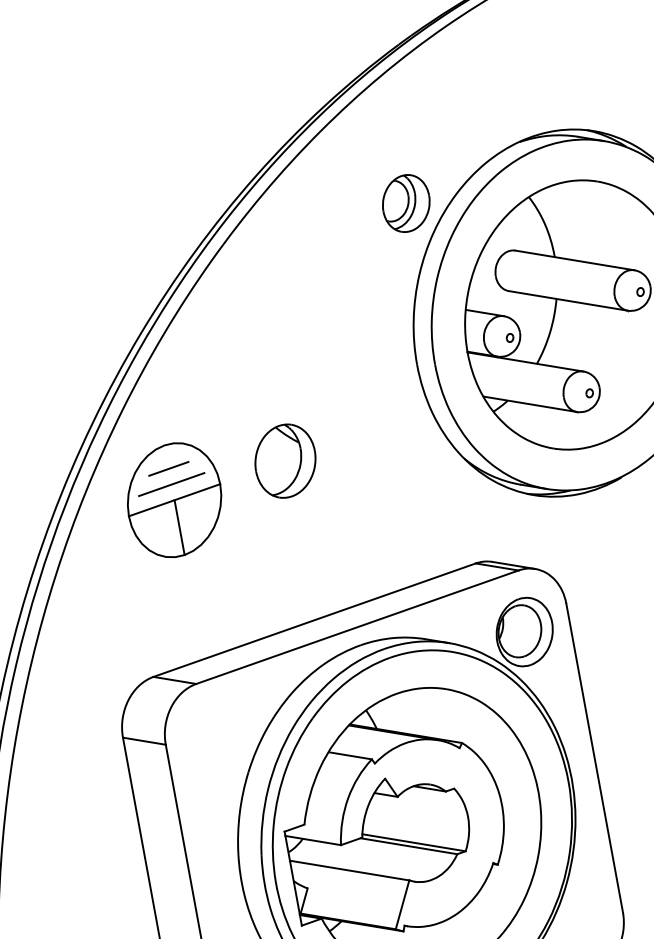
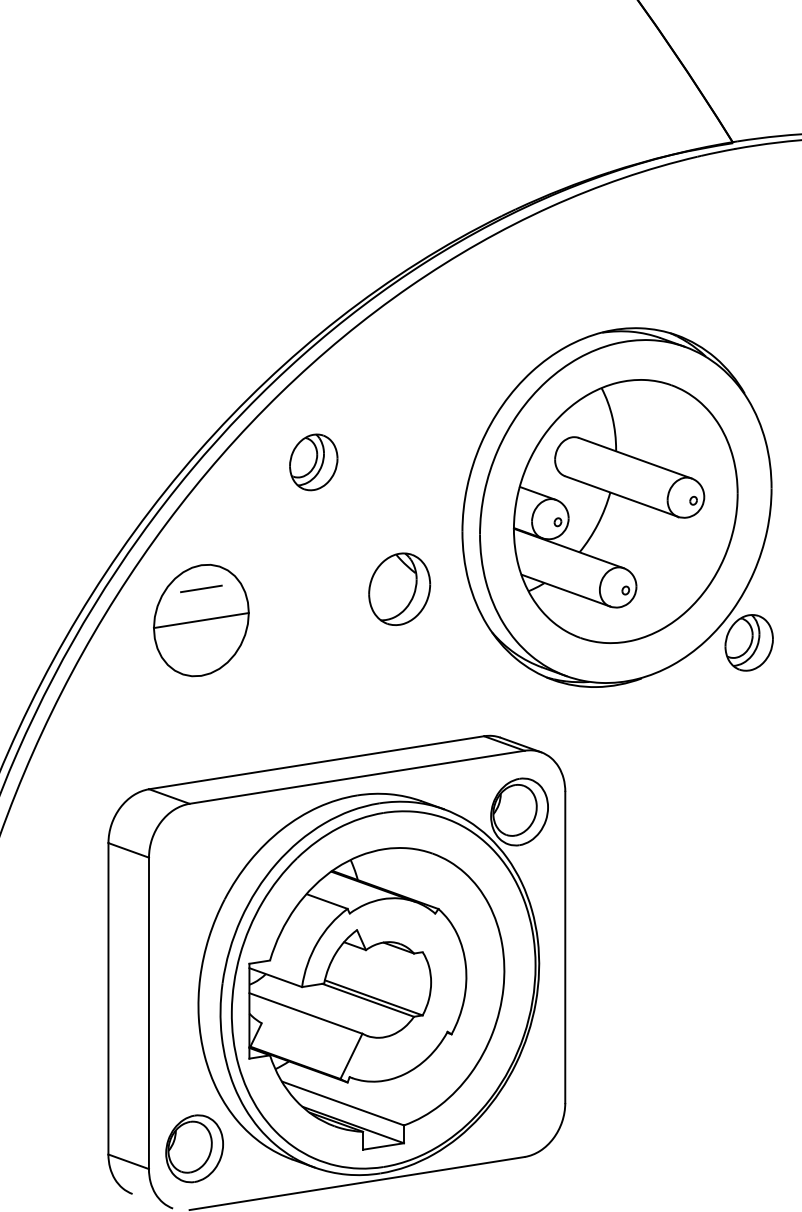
part: (406, 203) -> (313, 462), moved
part: (285, 460) -> (399, 588), moved
line: (171, 484) -> (201, 604), removed
line: (179, 526) -> (201, 647), removed

